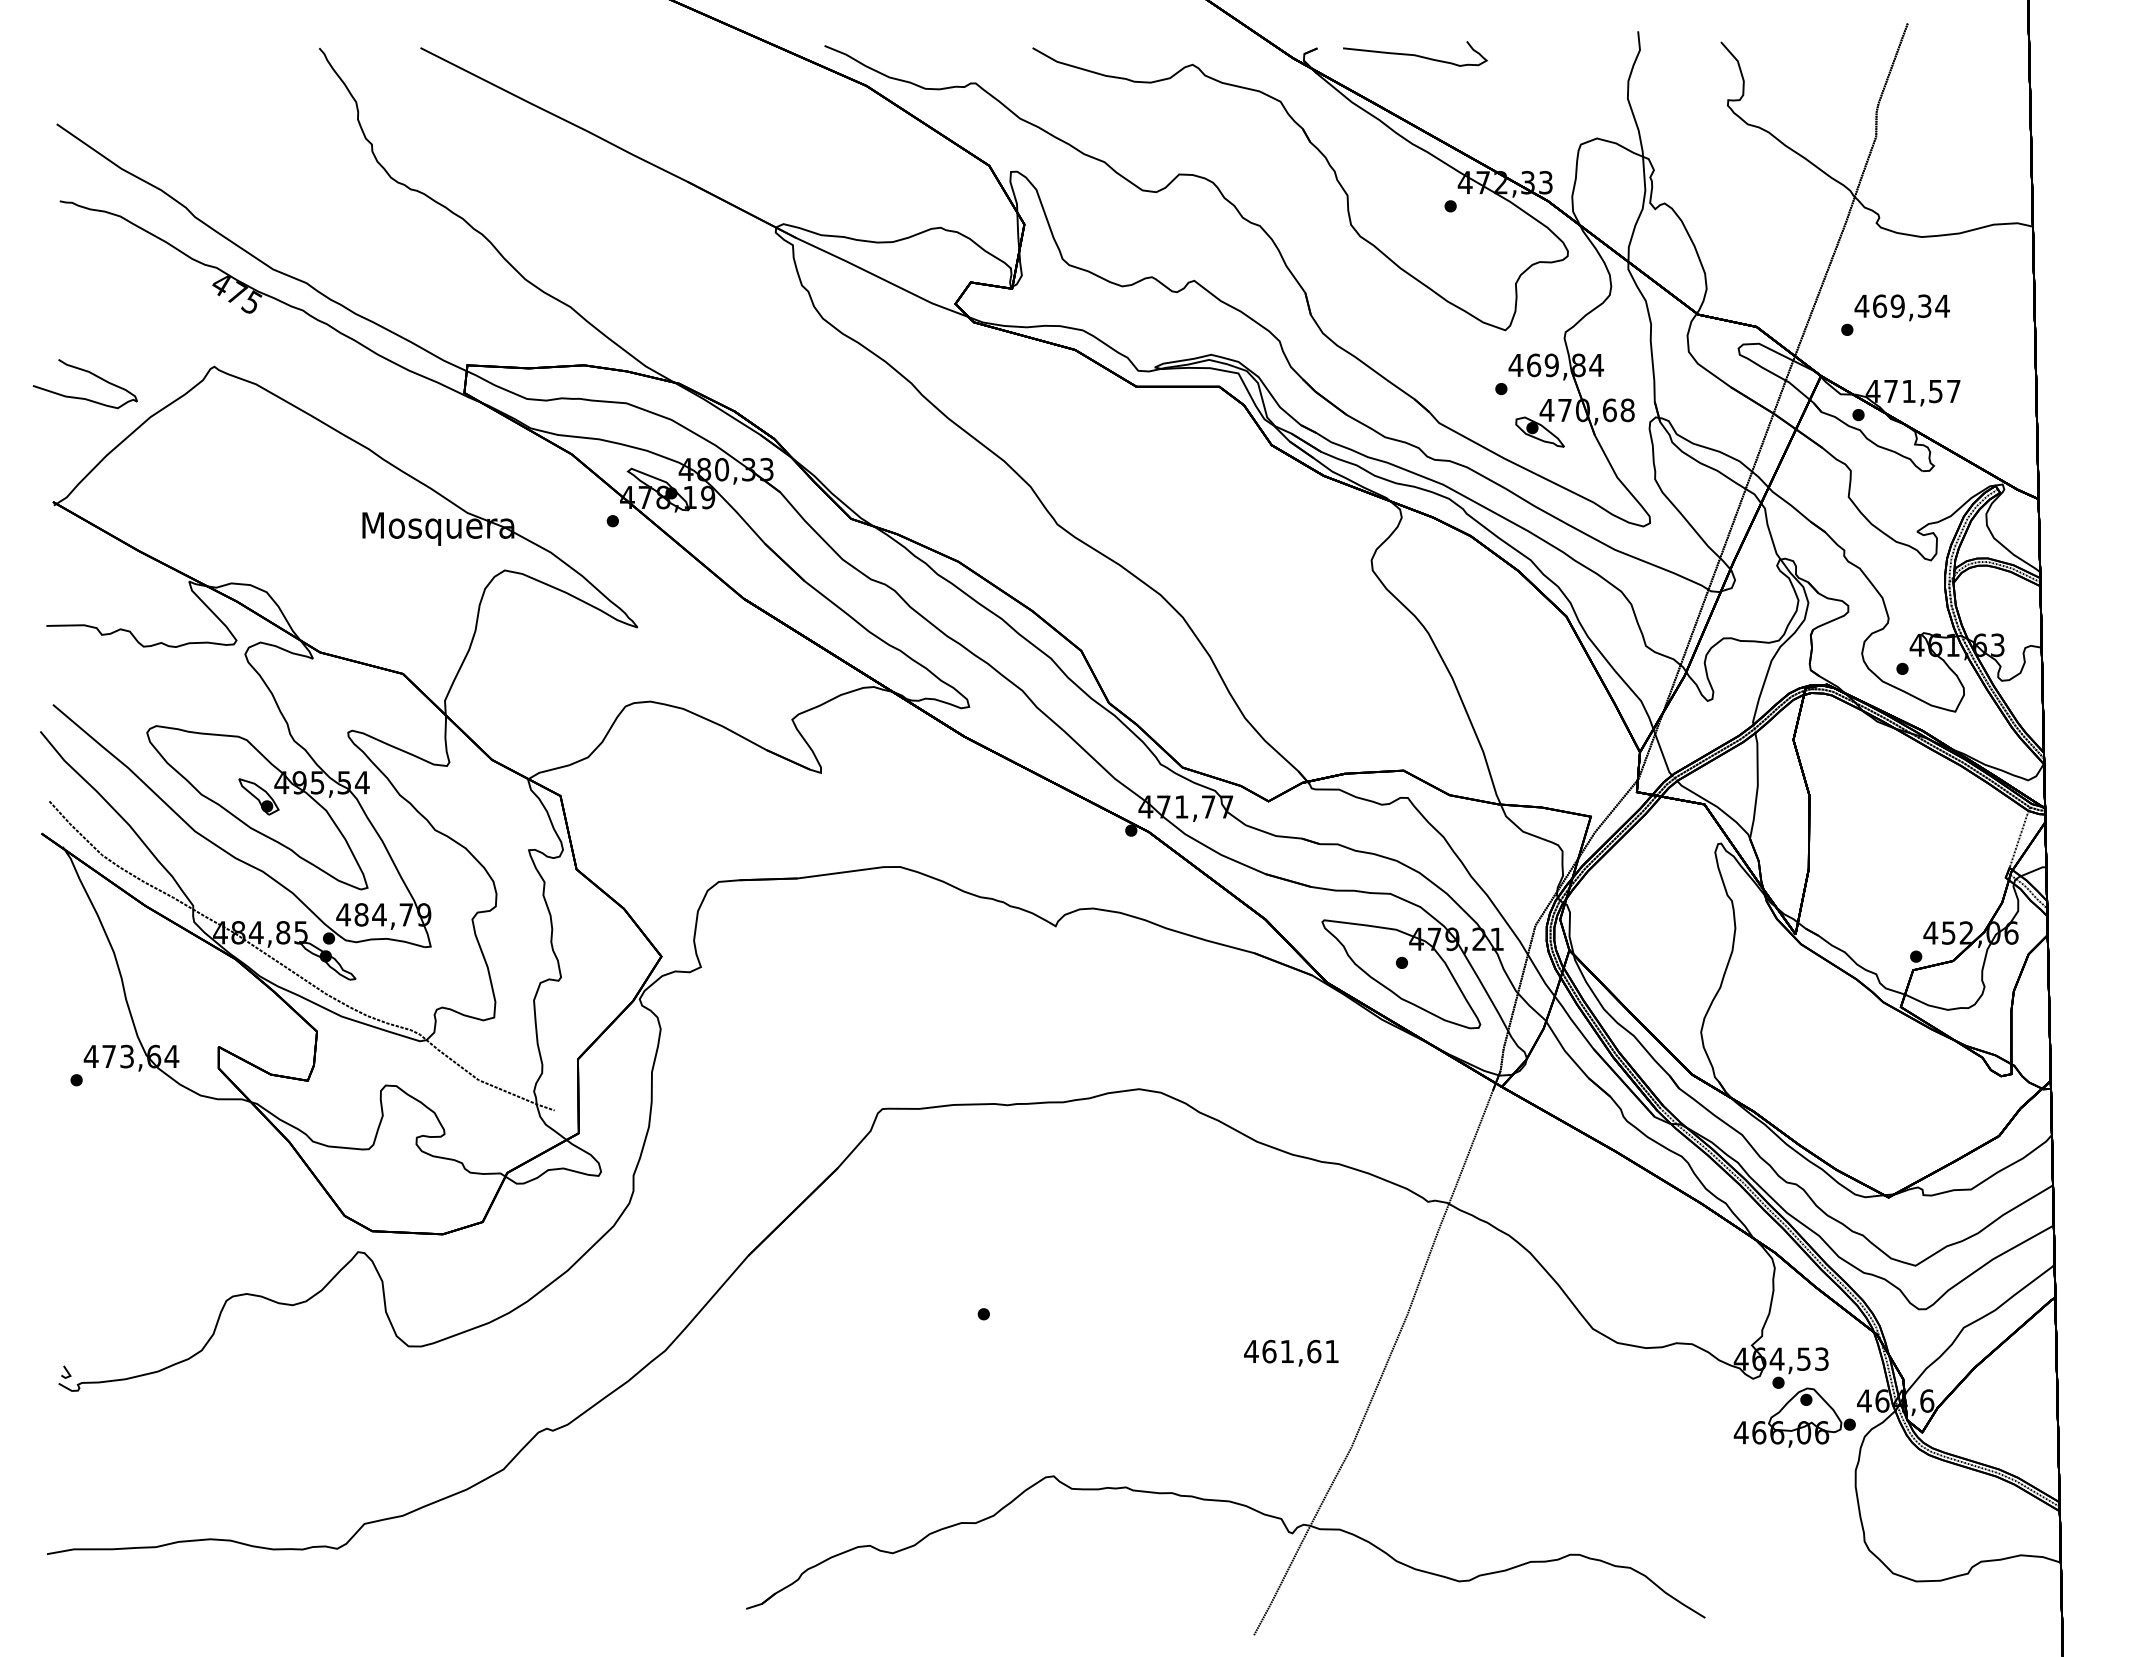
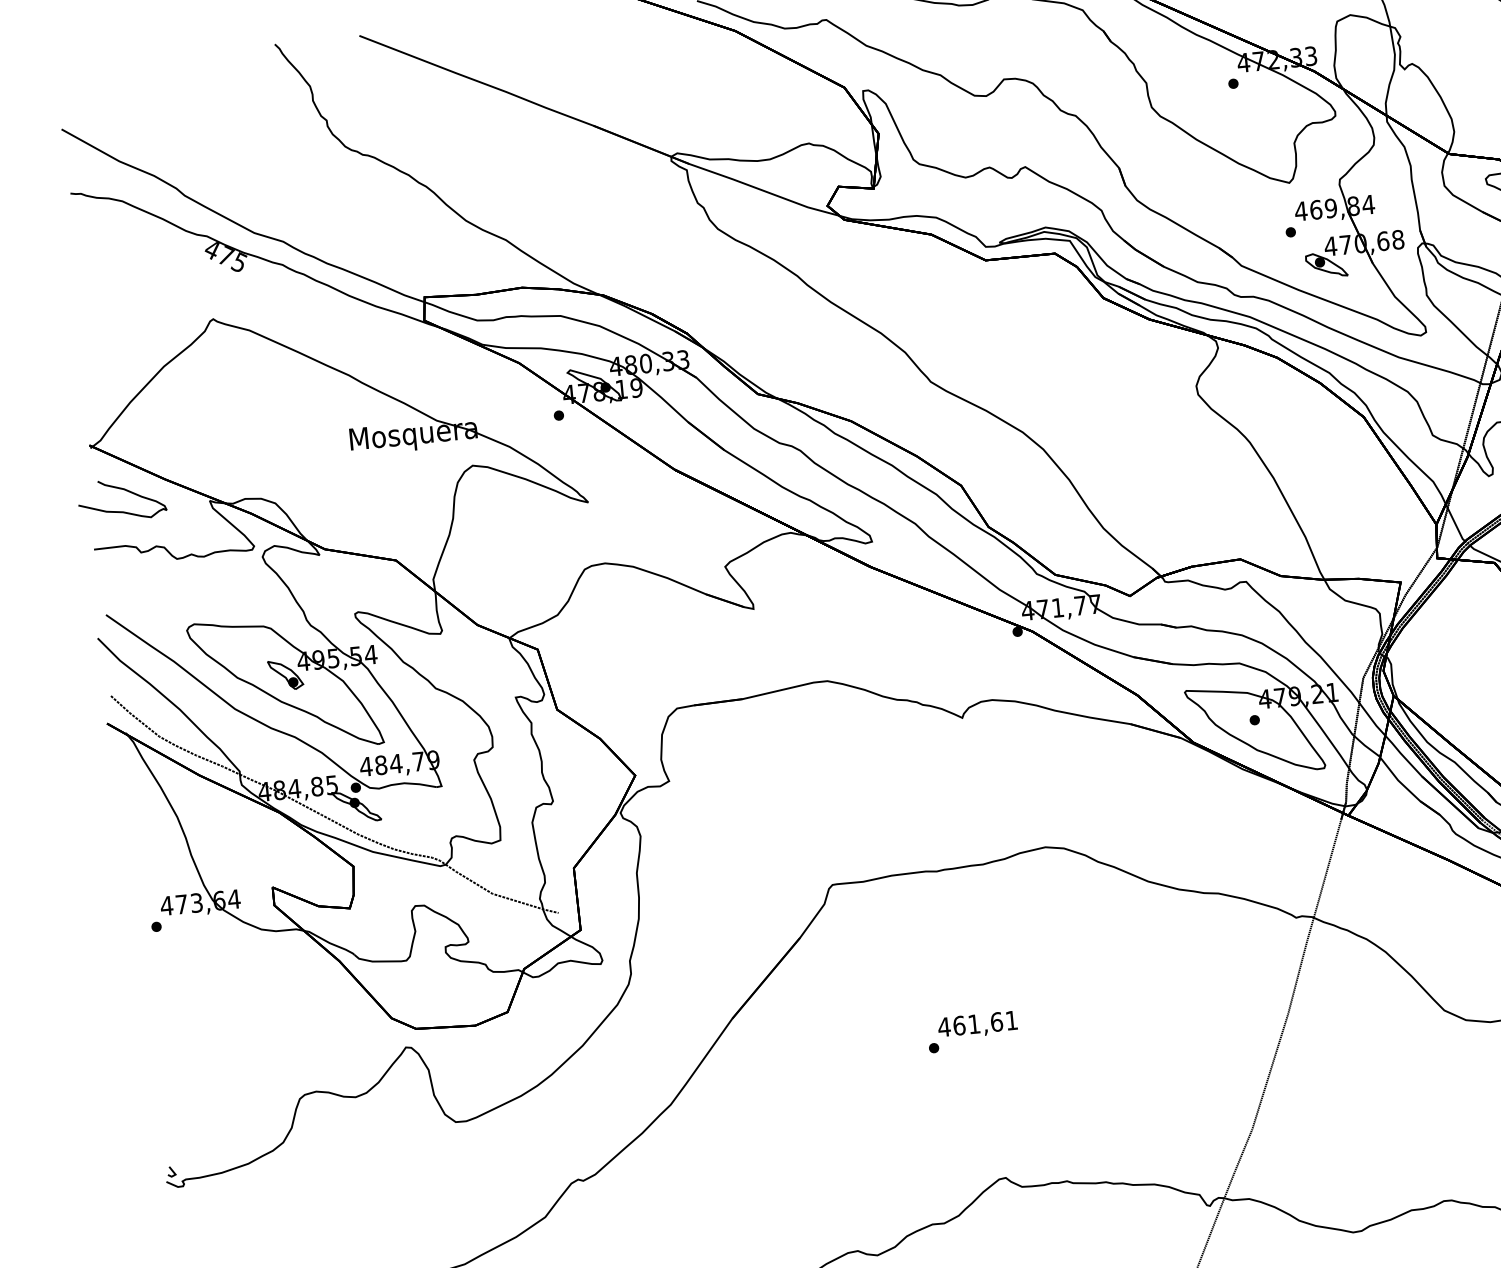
curve: (89, 373) -> (124, 490), moved
text: (1291, 1352) -> (977, 1024), moved

